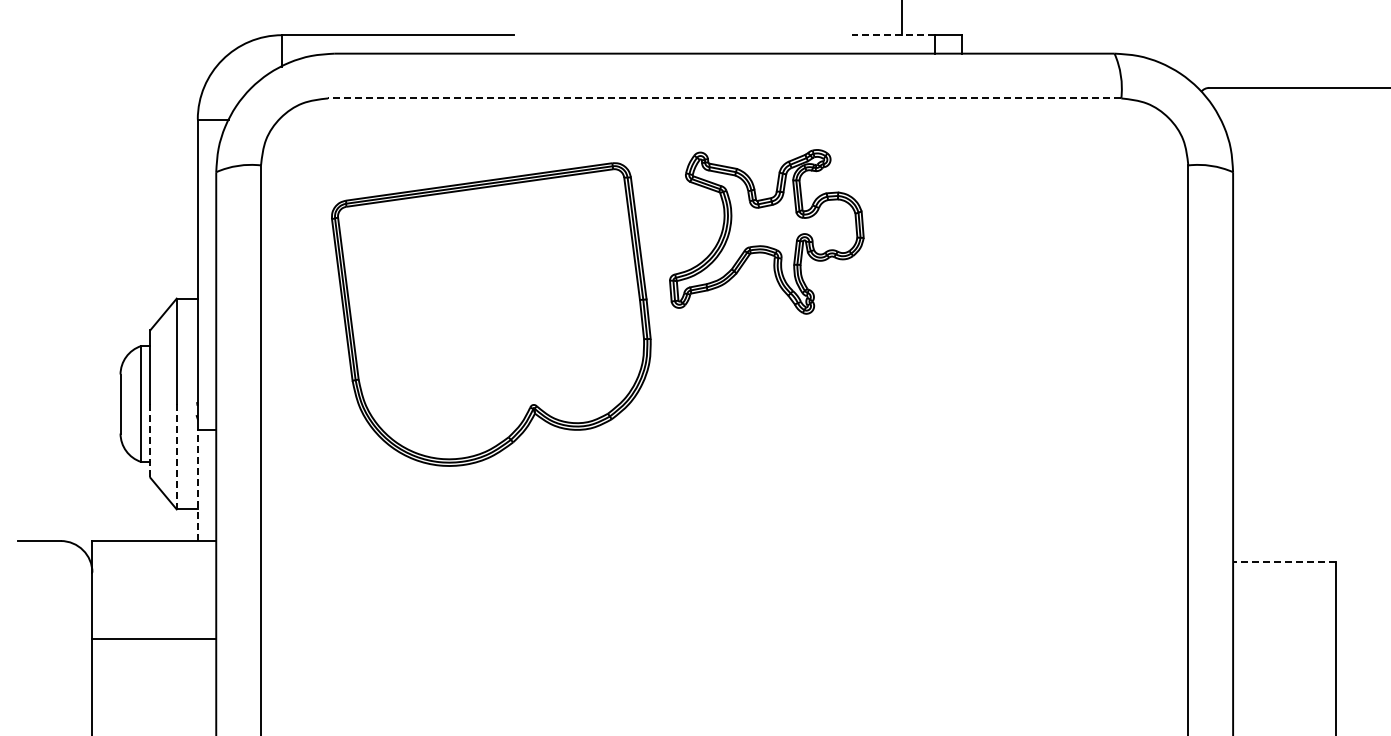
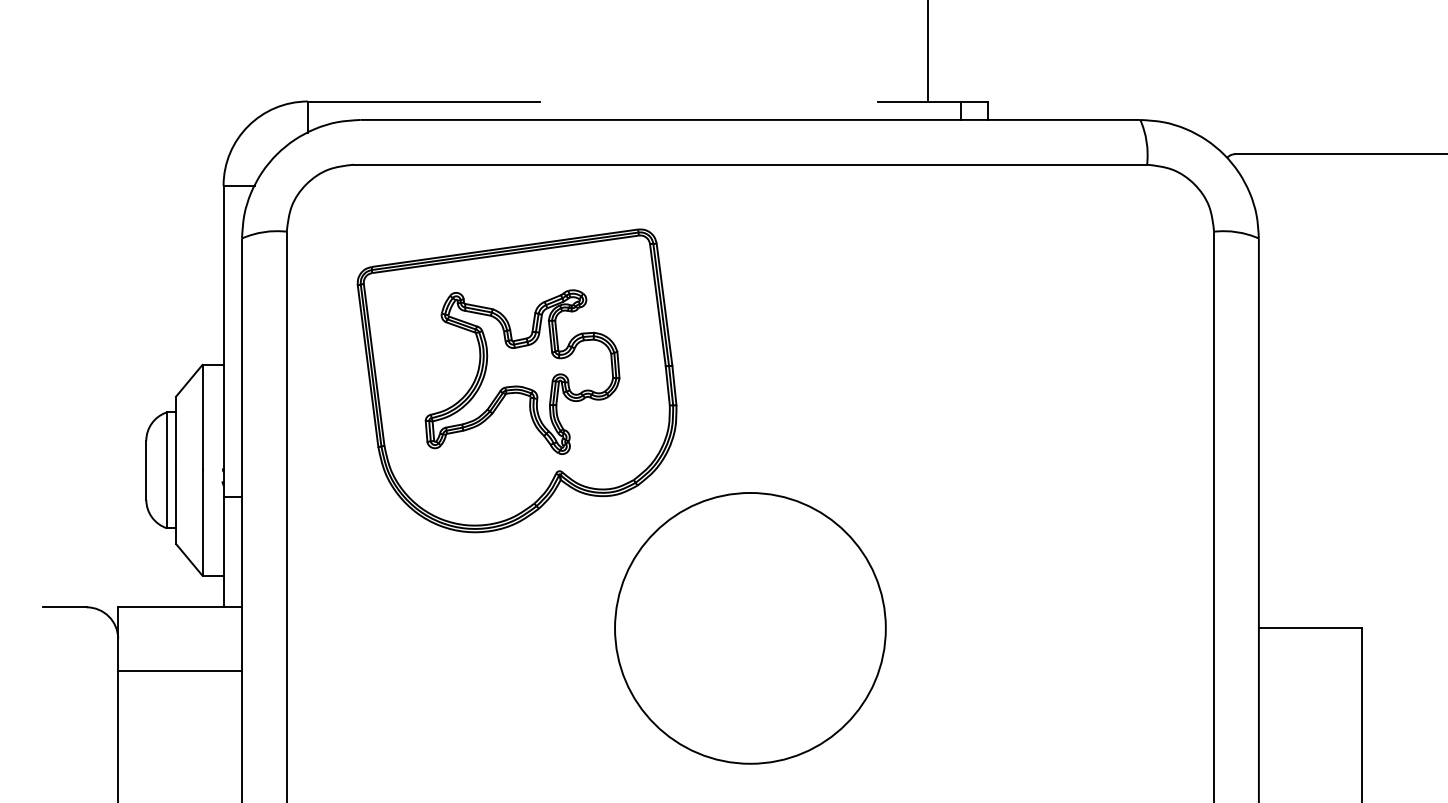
line: (893, 35) -> (919, 101), dashed -> solid
line: (724, 98) -> (750, 164), dashed -> solid
part: (766, 231) -> (522, 371), moved
line: (150, 441) -> (176, 507), dashed -> solid
line: (176, 457) -> (202, 523), dashed -> solid
line: (197, 485) -> (223, 551), dashed -> solid
circle: (724, 562) -> (750, 628), added
line: (1283, 562) -> (1309, 628), dashed -> solid
line: (154, 639) -> (180, 670), moved

